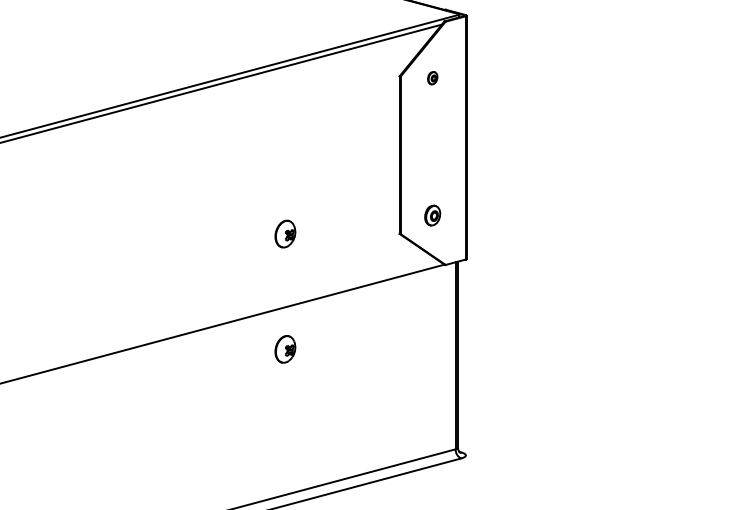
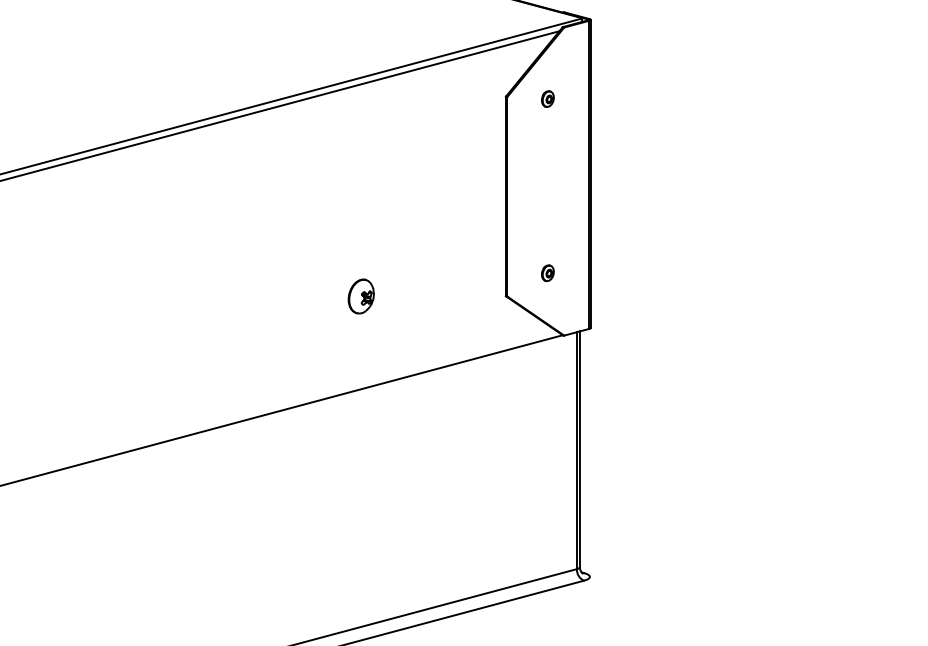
part: (432, 215) -> (547, 273), size x0.62
part: (284, 349) -> (360, 442), removed

